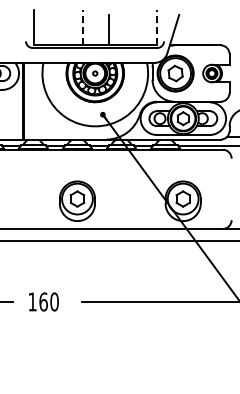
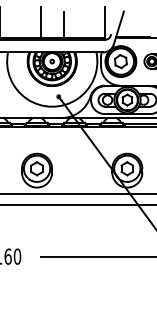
line: (82, 27) -> (41, 22), dashed -> solid
line: (157, 27) -> (105, 22), dashed -> solid

